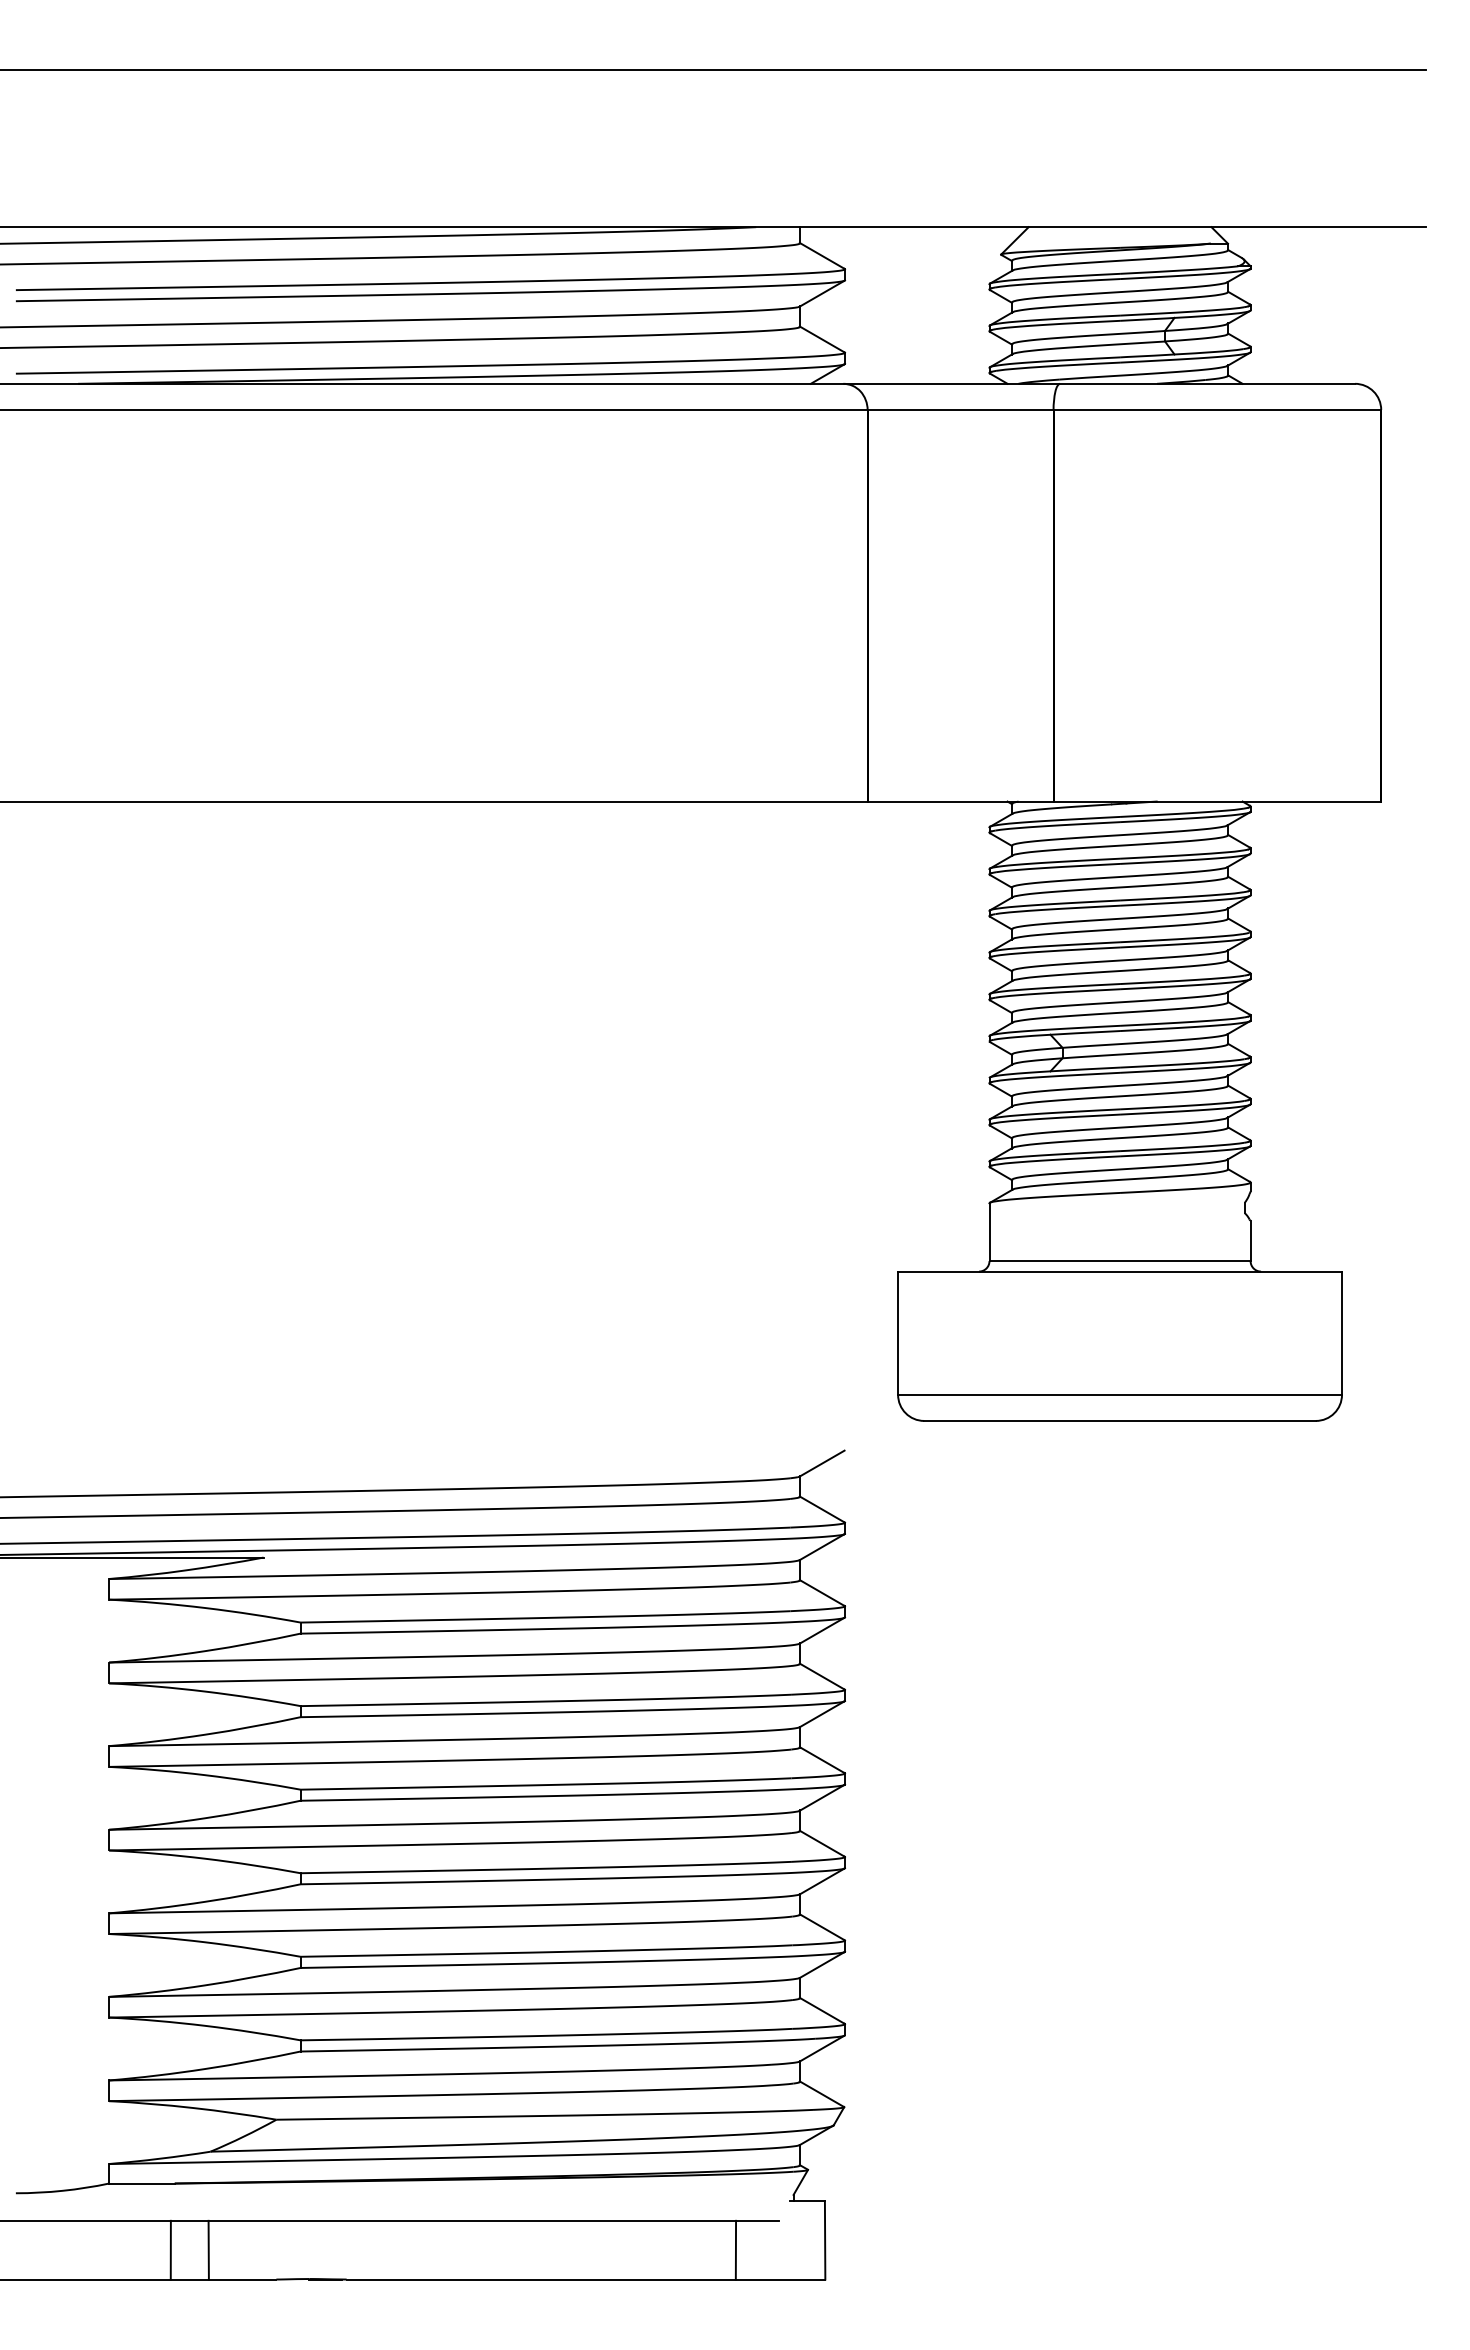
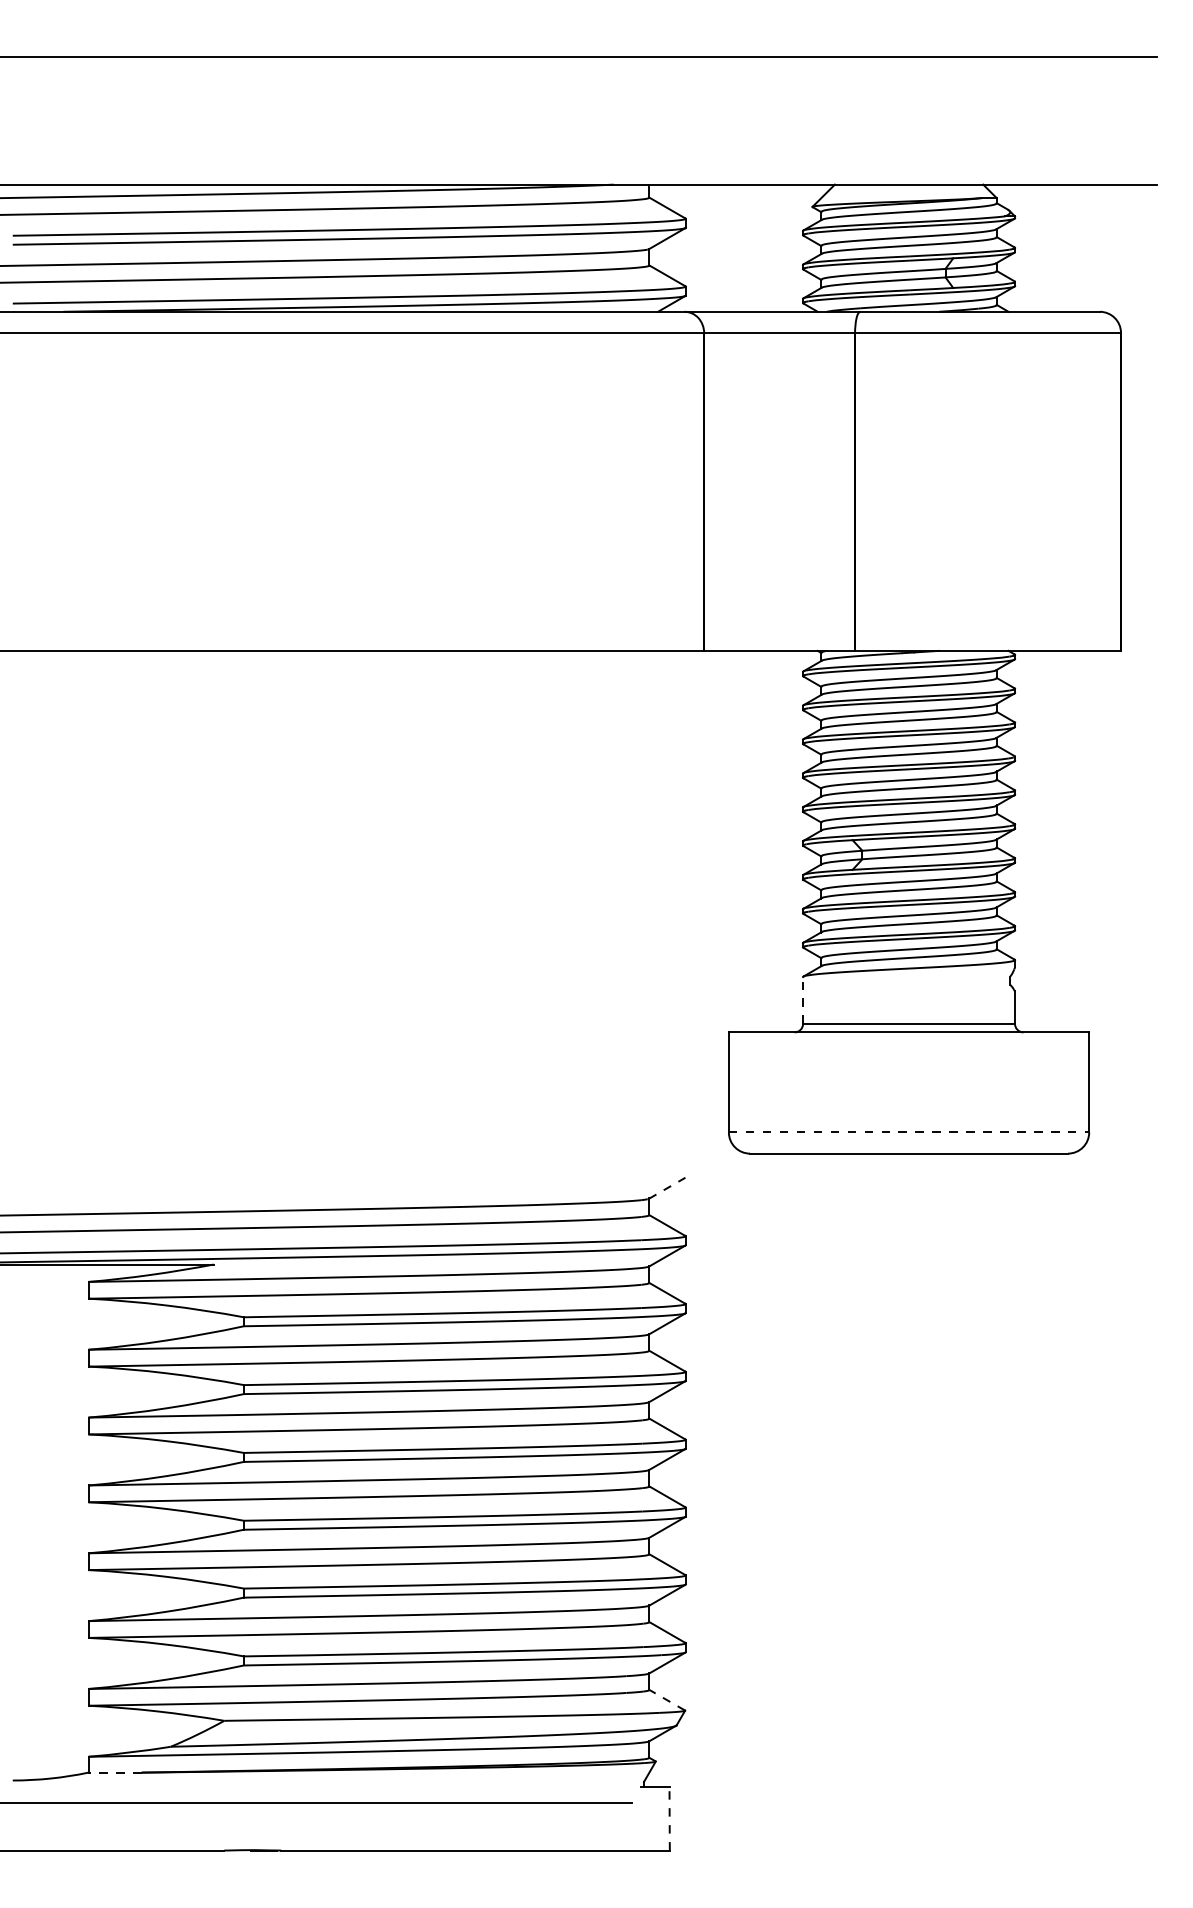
line: (989, 1232) -> (803, 1000), solid -> dashed
line: (1120, 1394) -> (909, 1132), solid -> dashed
line: (822, 1463) -> (667, 1188), solid -> dashed
line: (821, 2094) -> (666, 1700), solid -> dashed
line: (141, 2183) -> (114, 1772), solid -> dashed
line: (825, 2239) -> (669, 1818), solid -> dashed
line: (170, 2249) -> (138, 1826), removed
line: (208, 2249) -> (169, 1826), removed
line: (735, 2249) -> (596, 1826), removed

